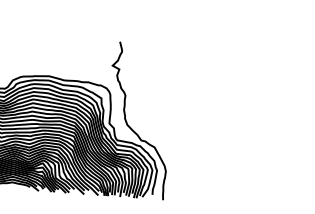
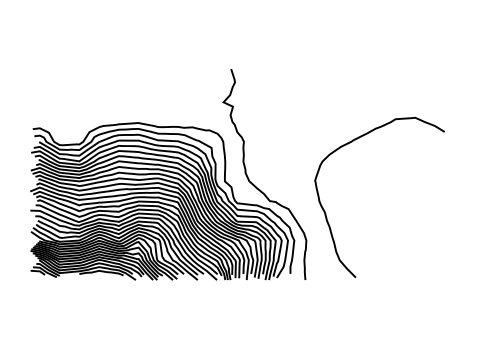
curve: (182, 152) -> (326, 213), added

